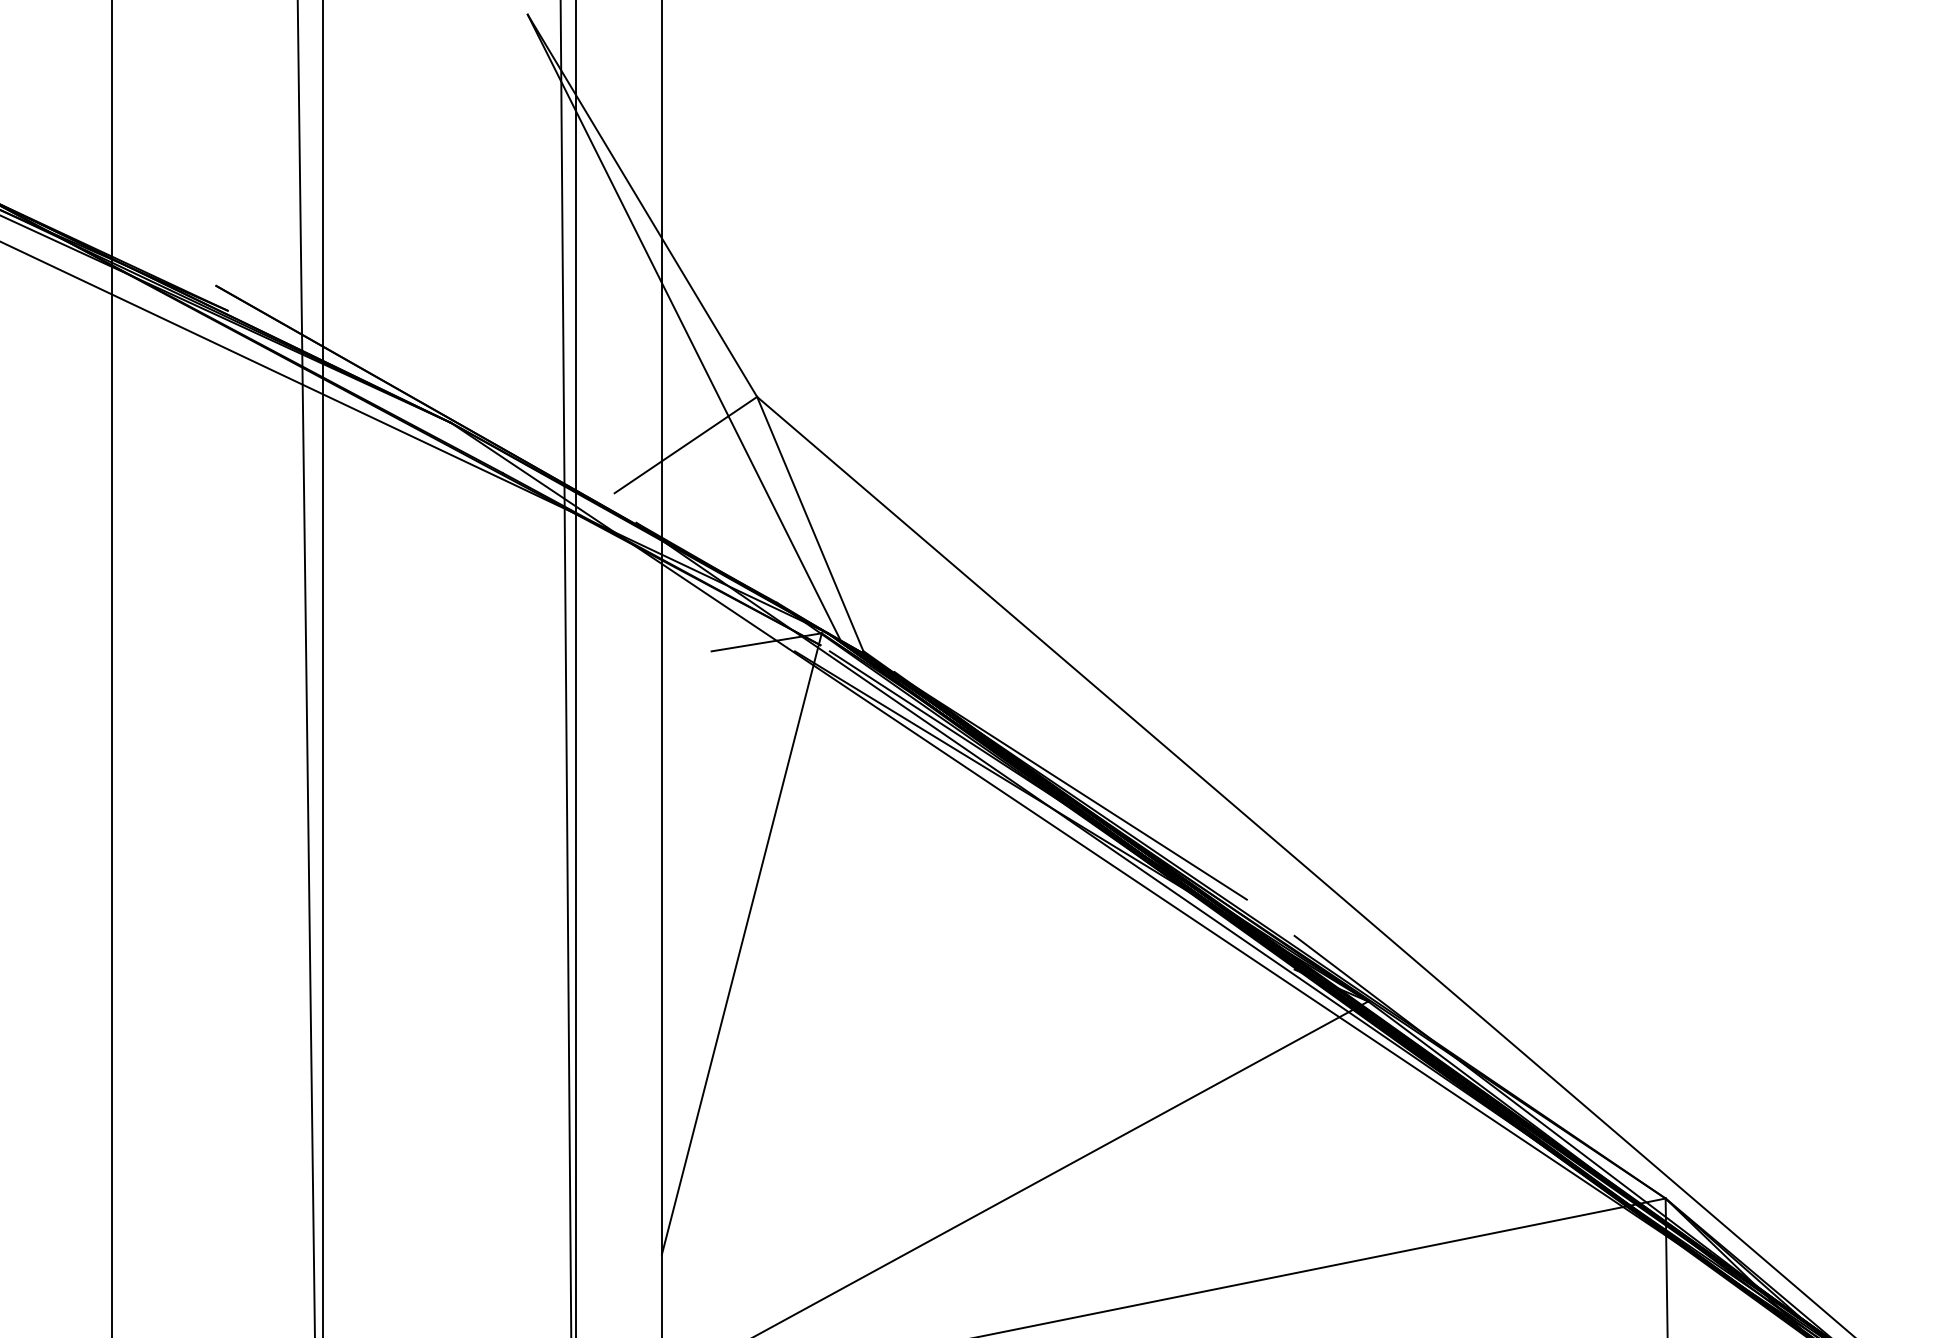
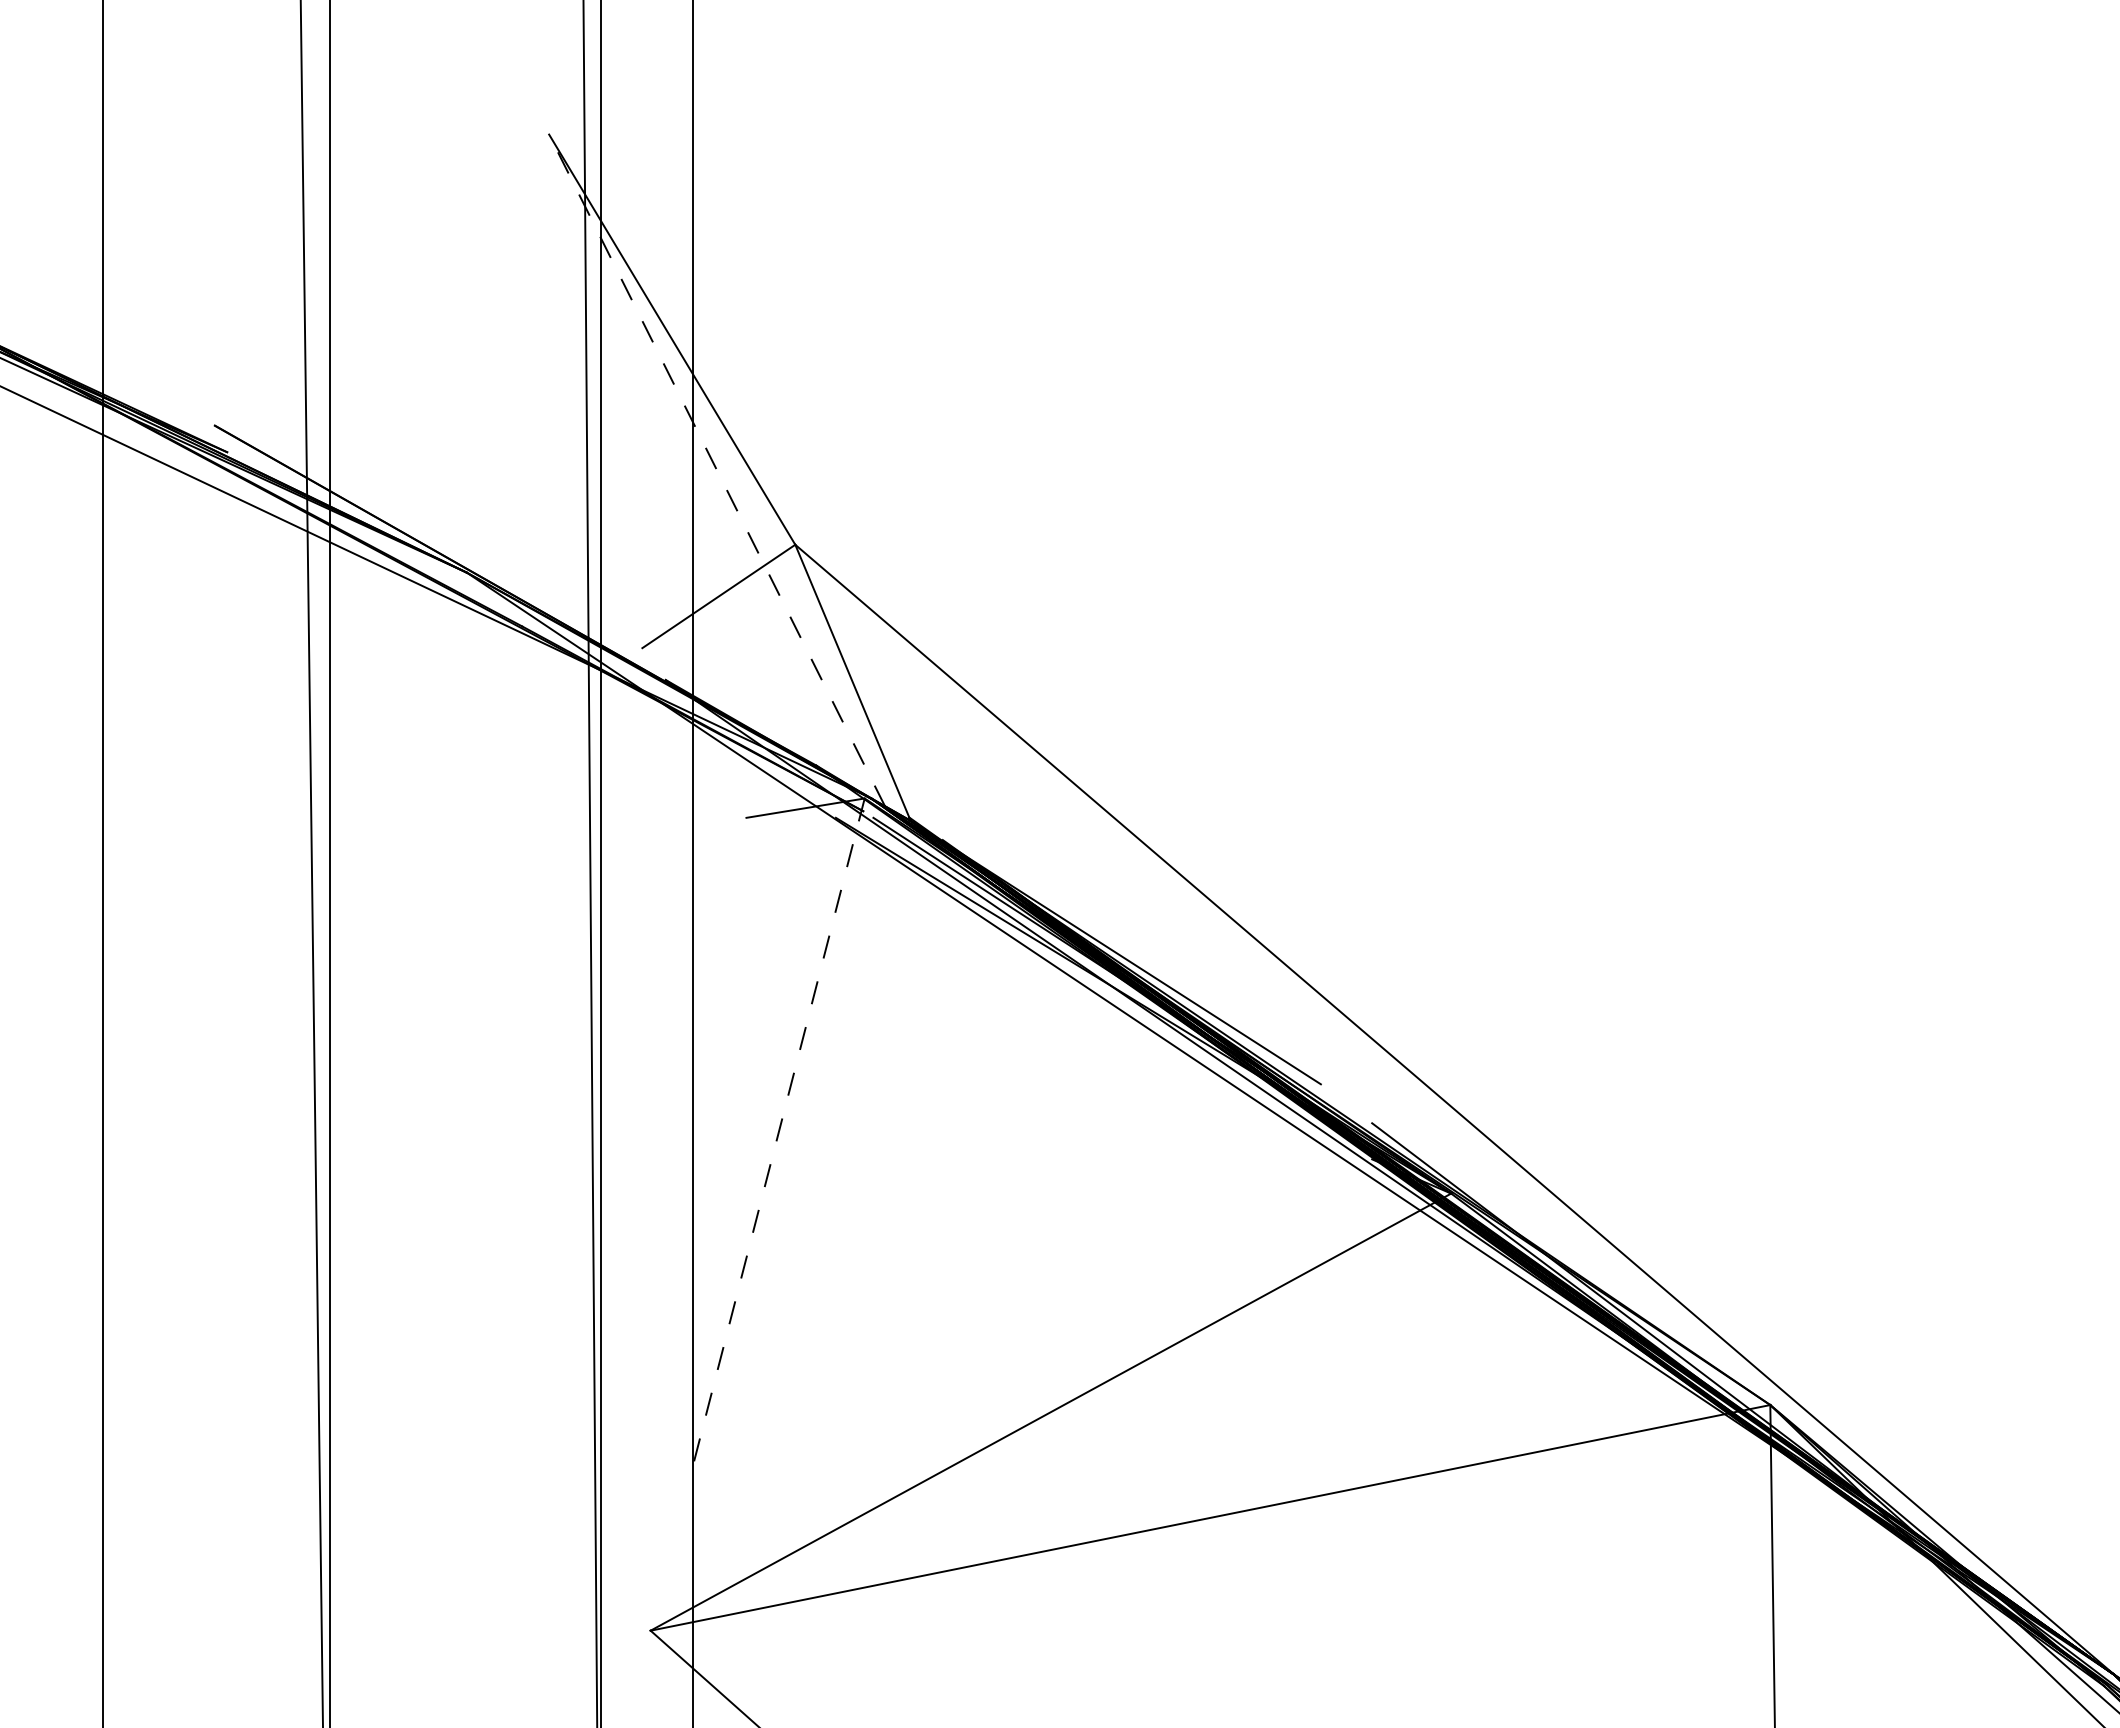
line: (684, 327) -> (717, 470), solid -> dashed
line: (741, 944) -> (778, 1132), solid -> dashed

